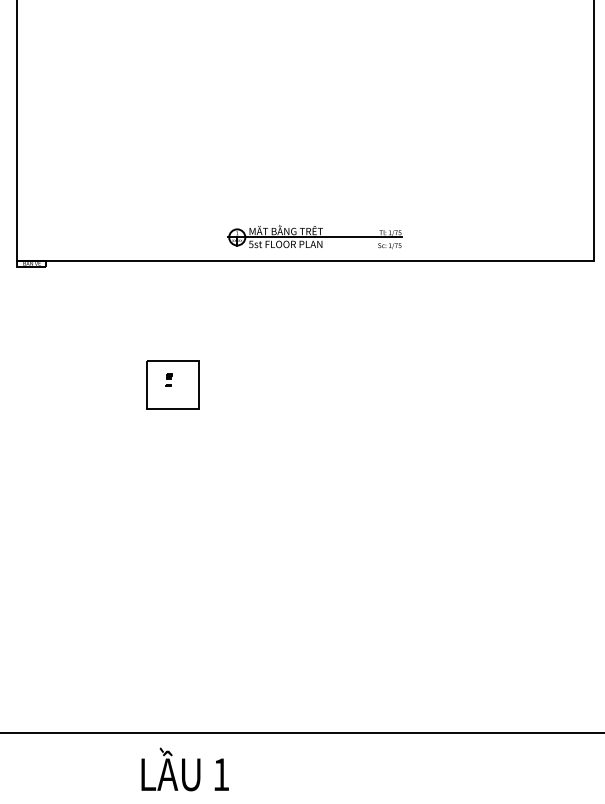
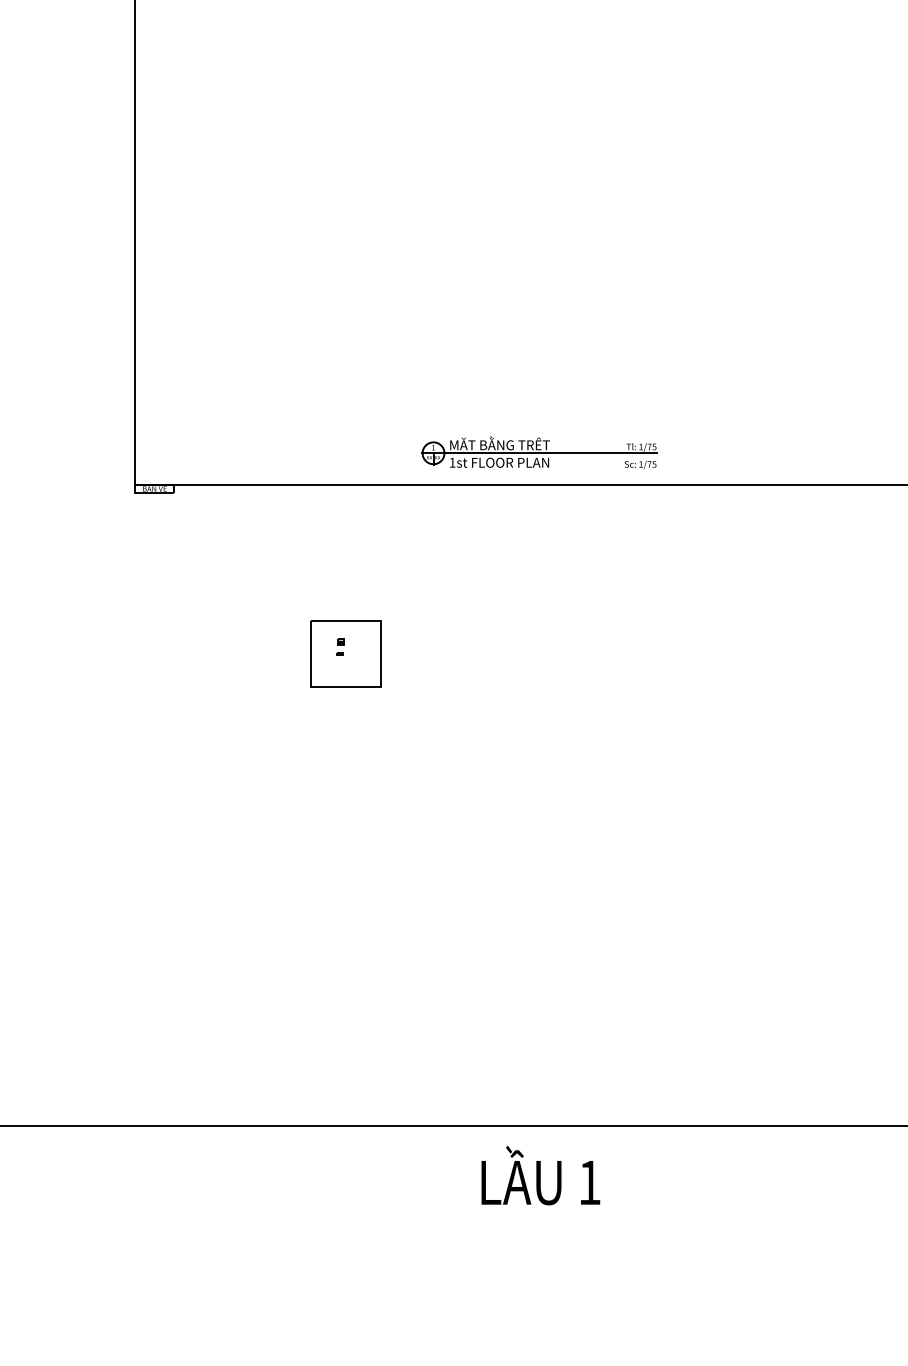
text: (251, 244) -> (452, 462), 5st -> 1st
text: (184, 769) -> (540, 1175), moved

